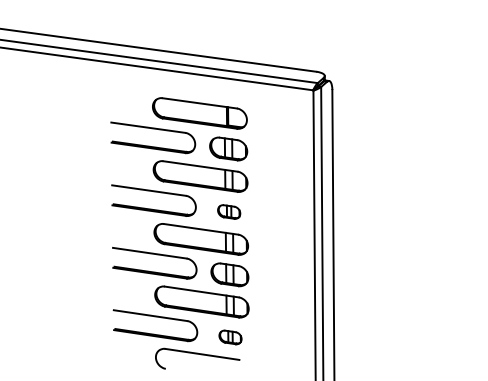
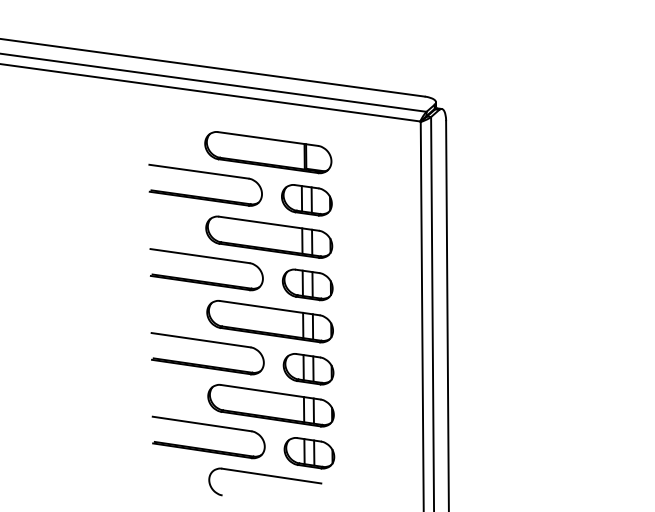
part: (228, 211) -> (306, 284), size x1.67
part: (230, 337) -> (309, 453), size x1.67

